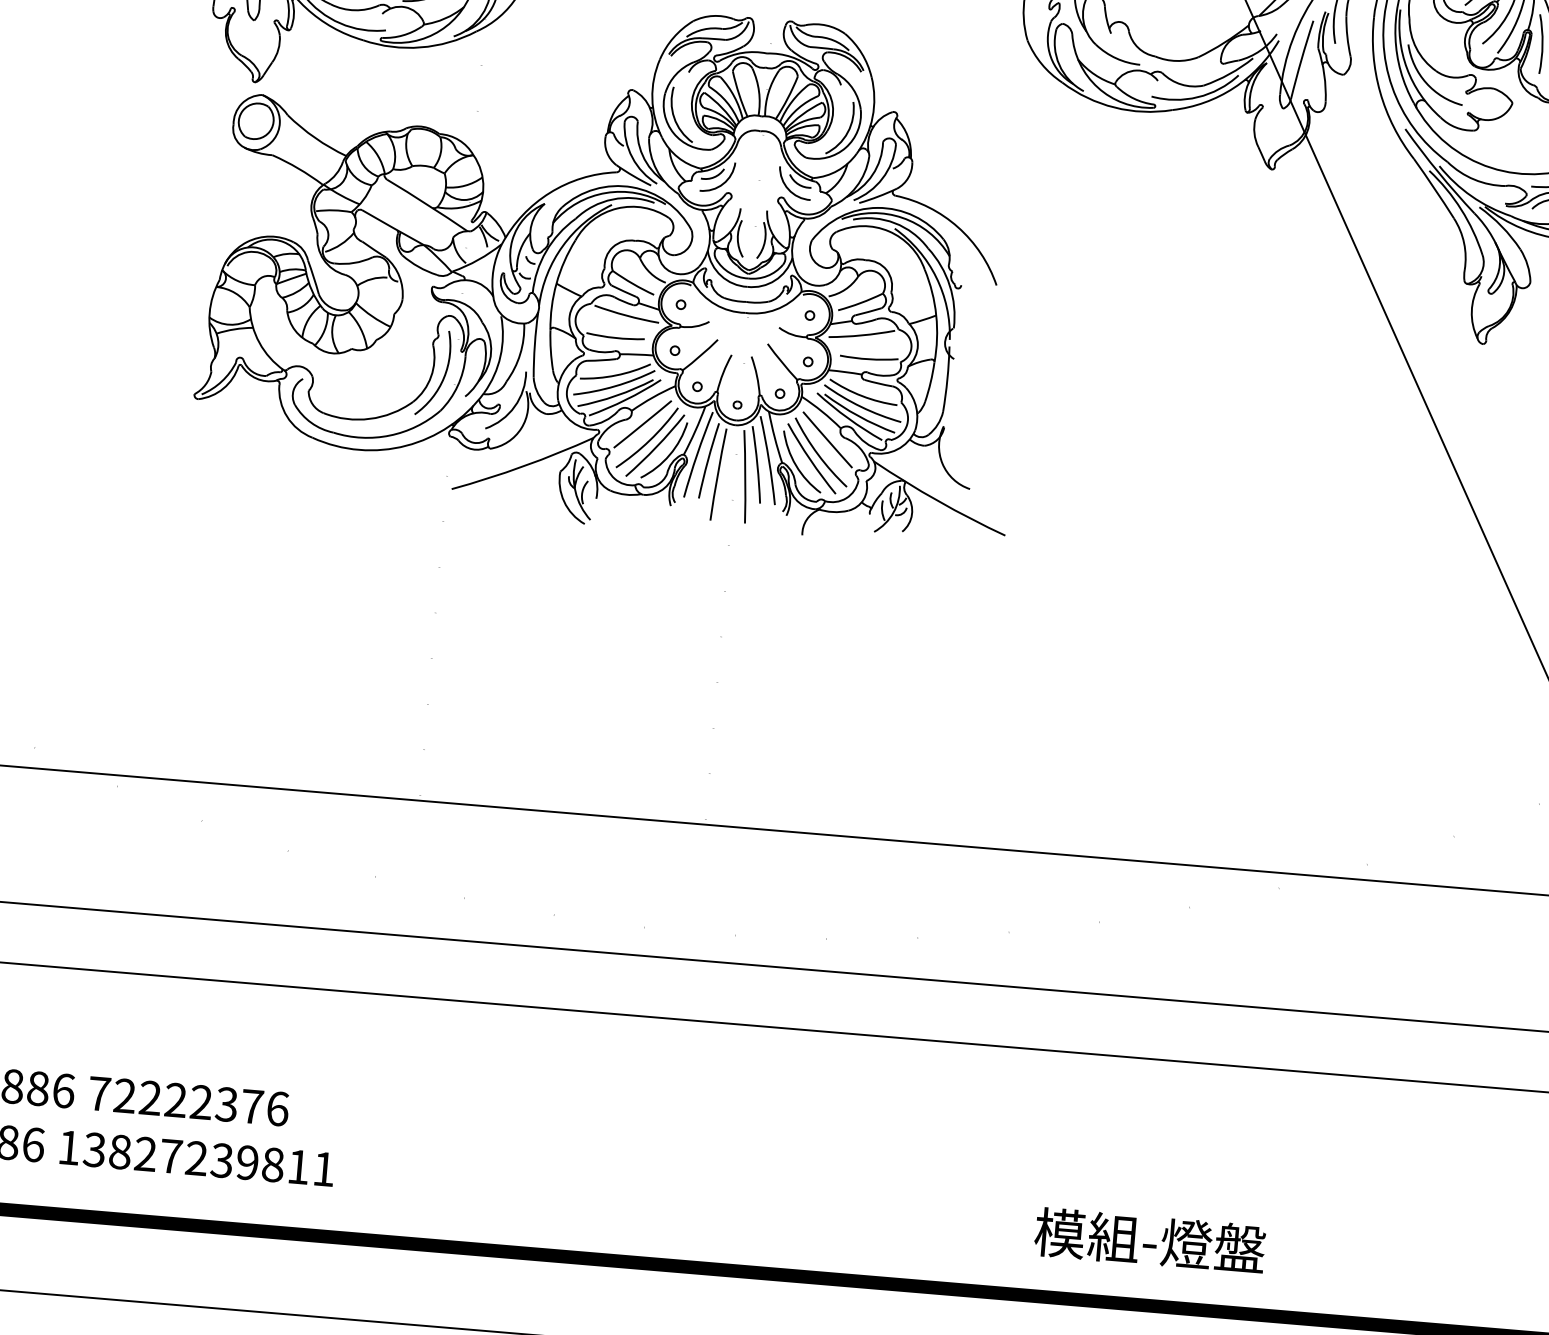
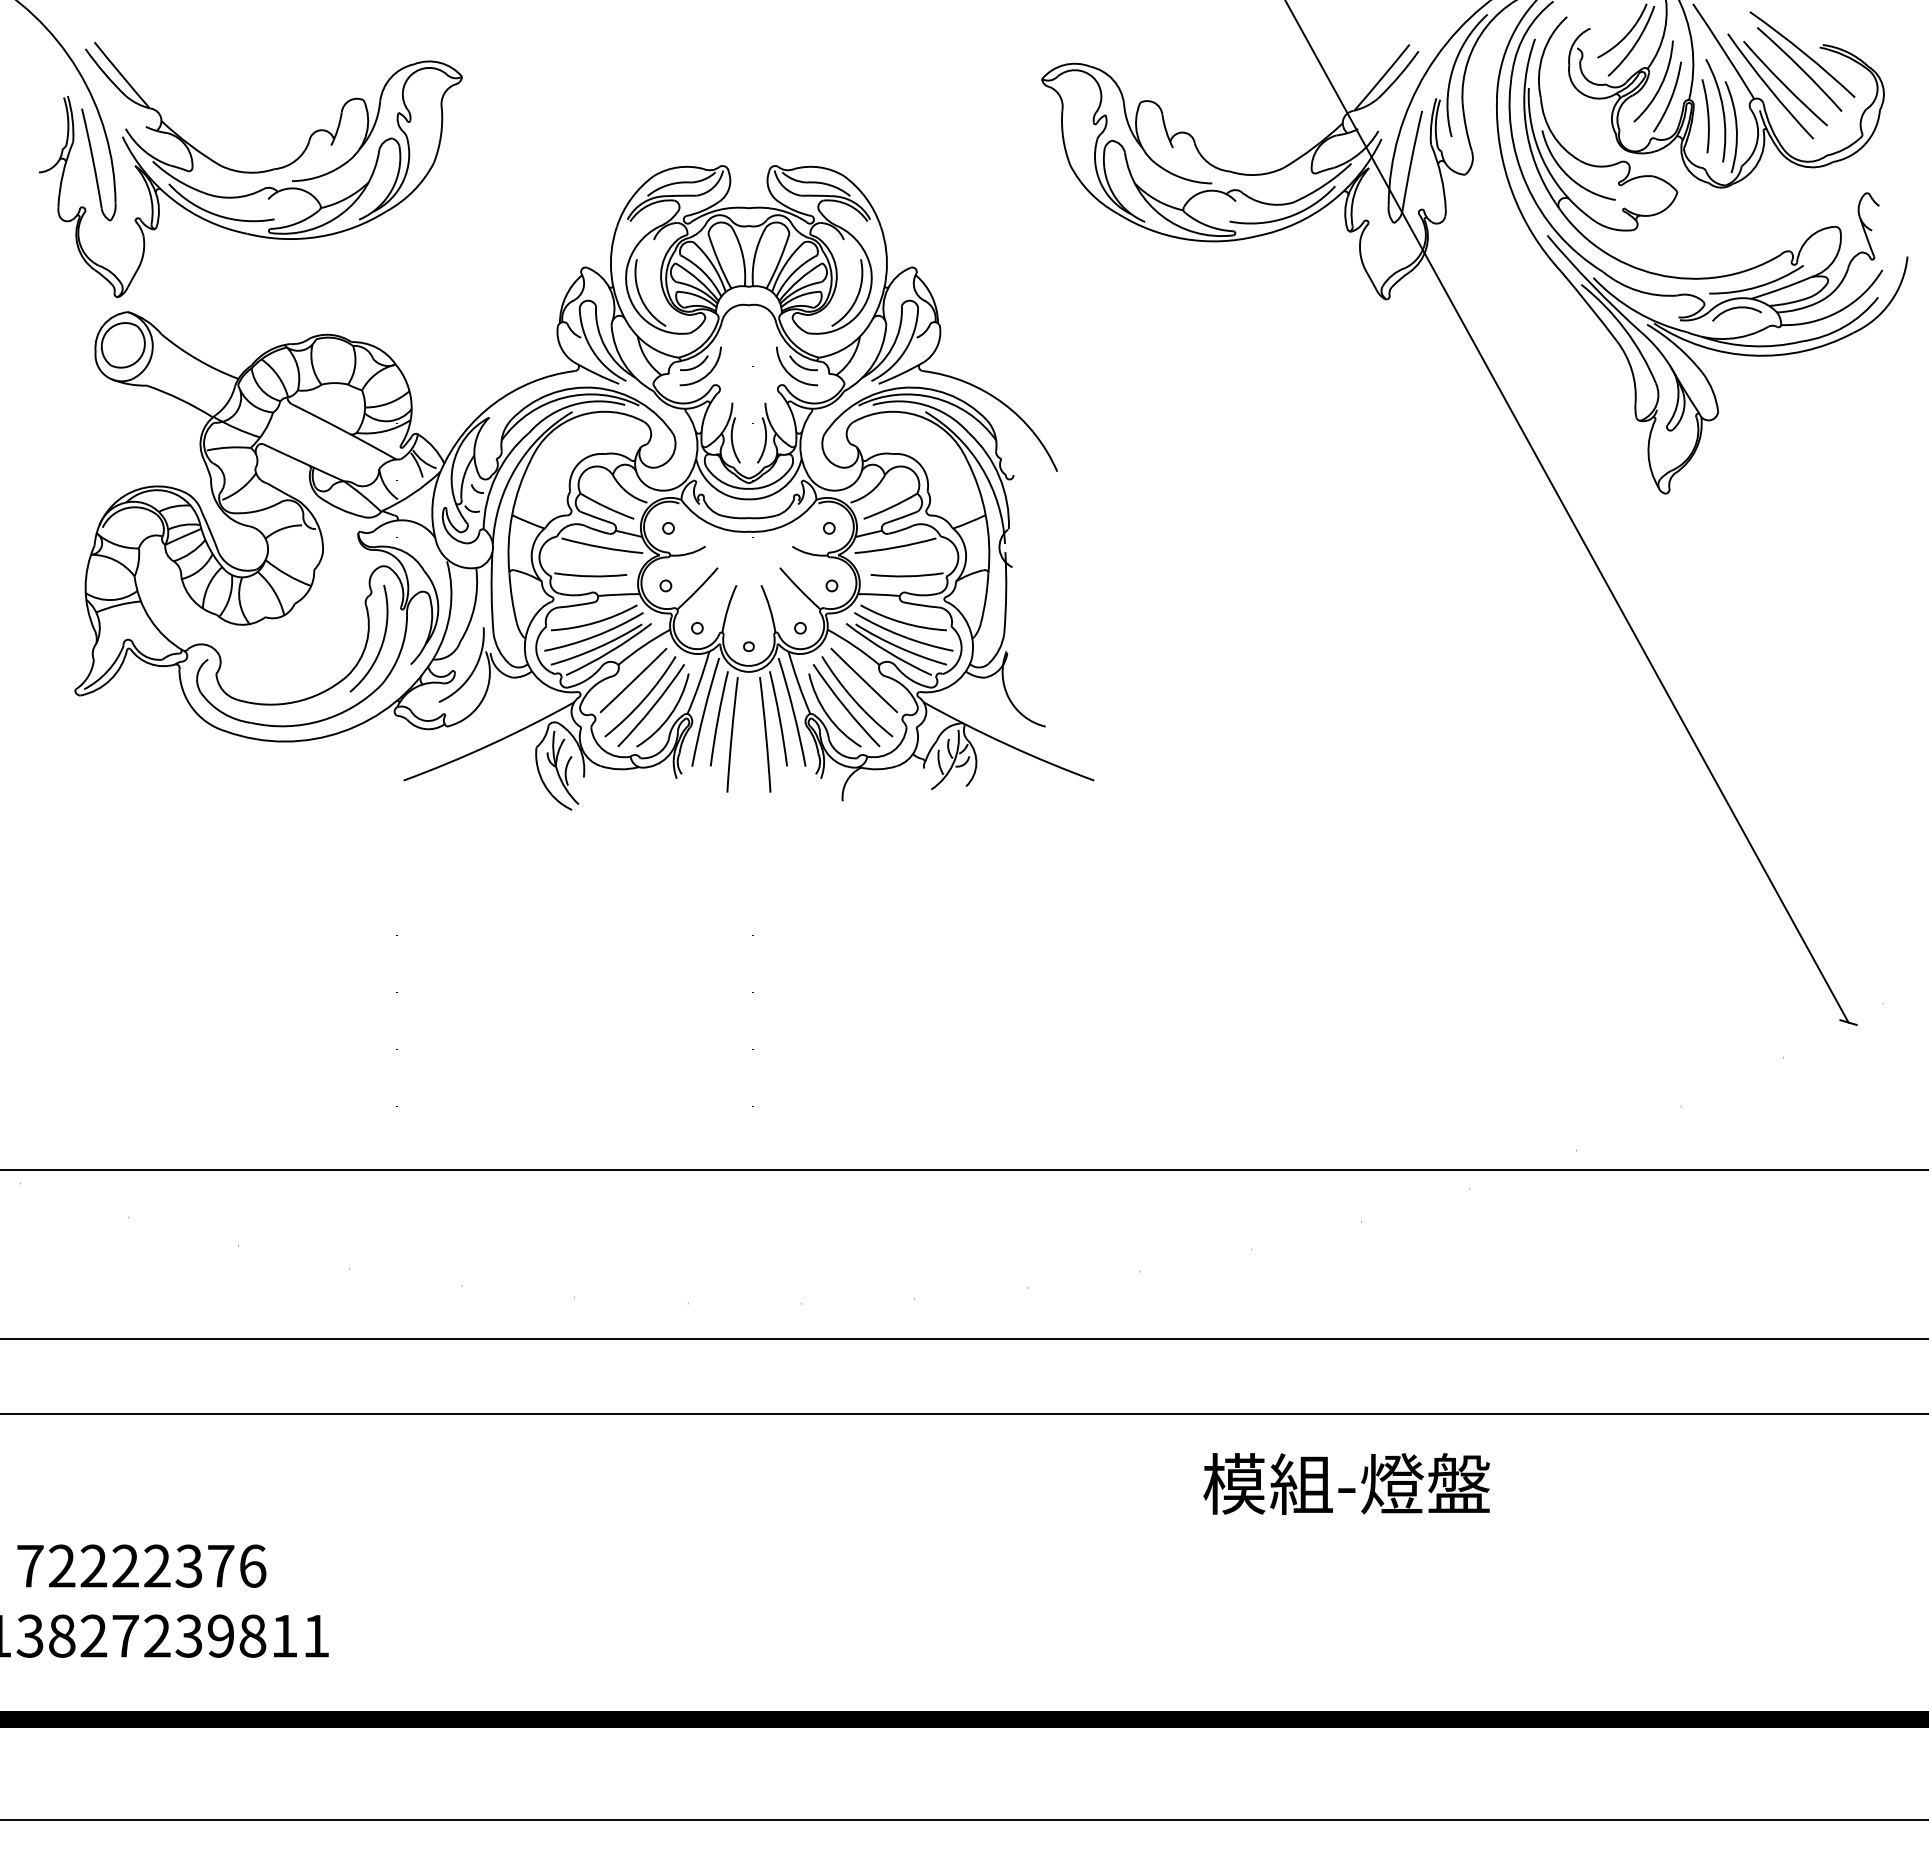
text: (1149, 1240) -> (1346, 1483), moved

